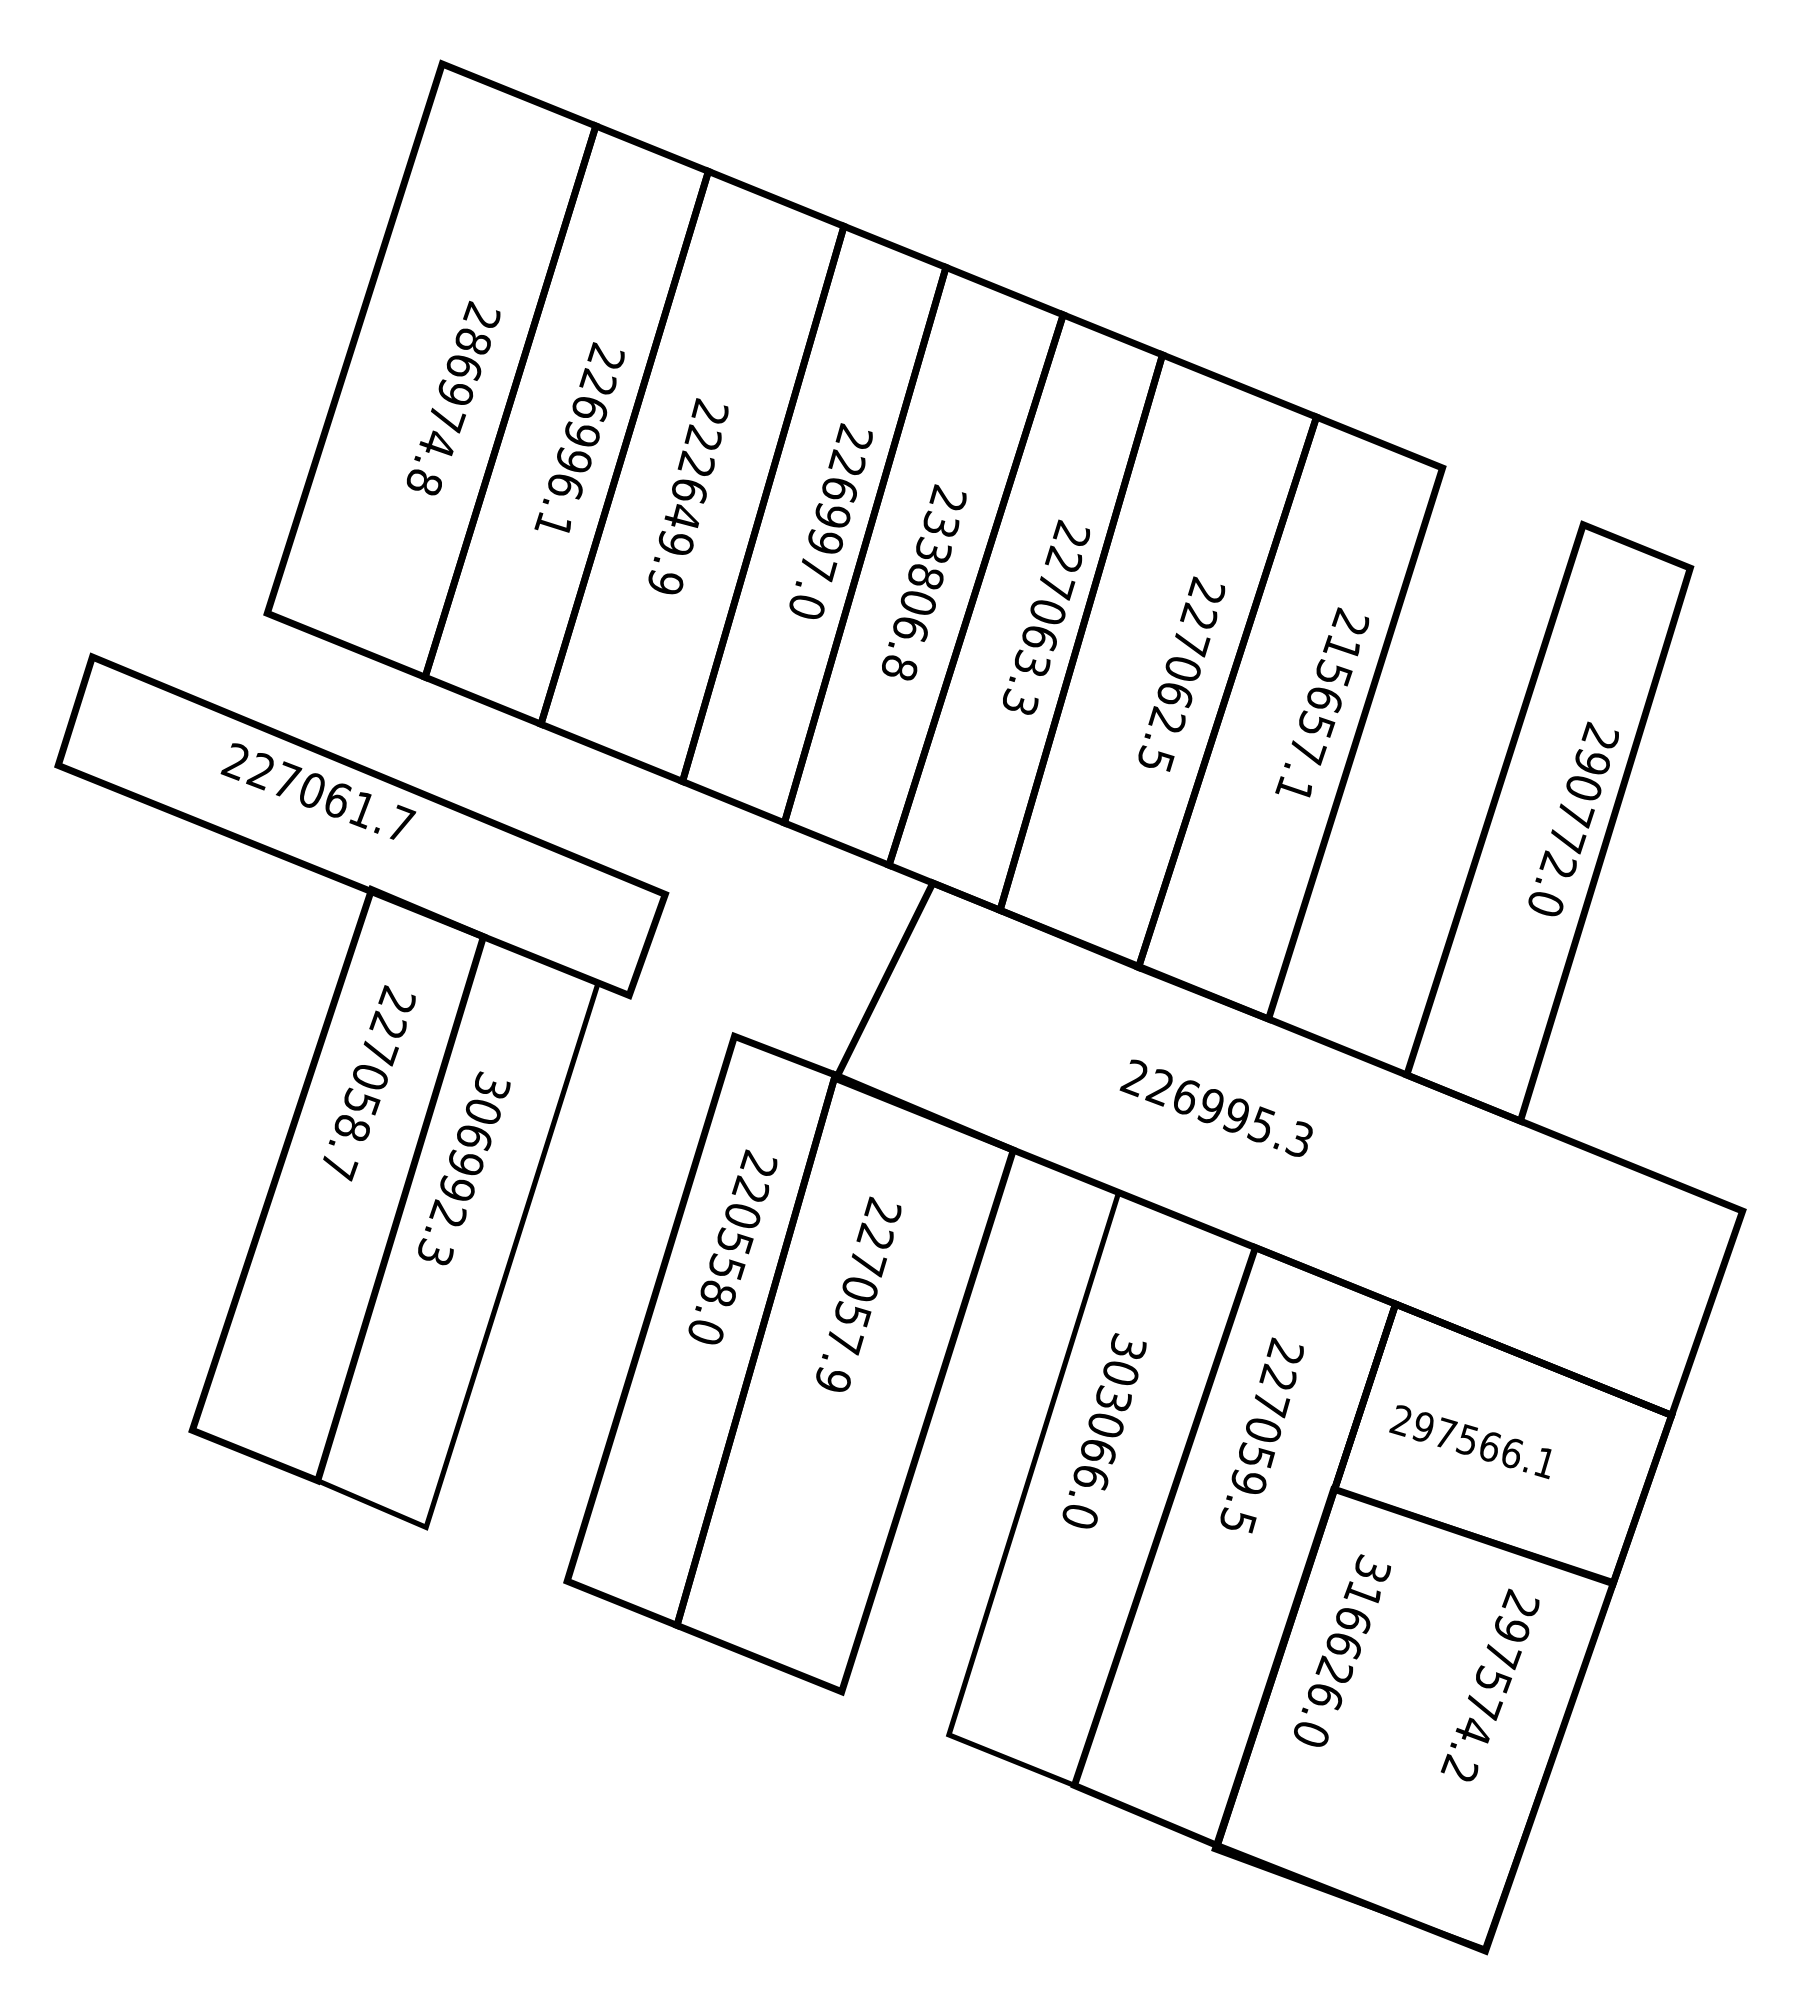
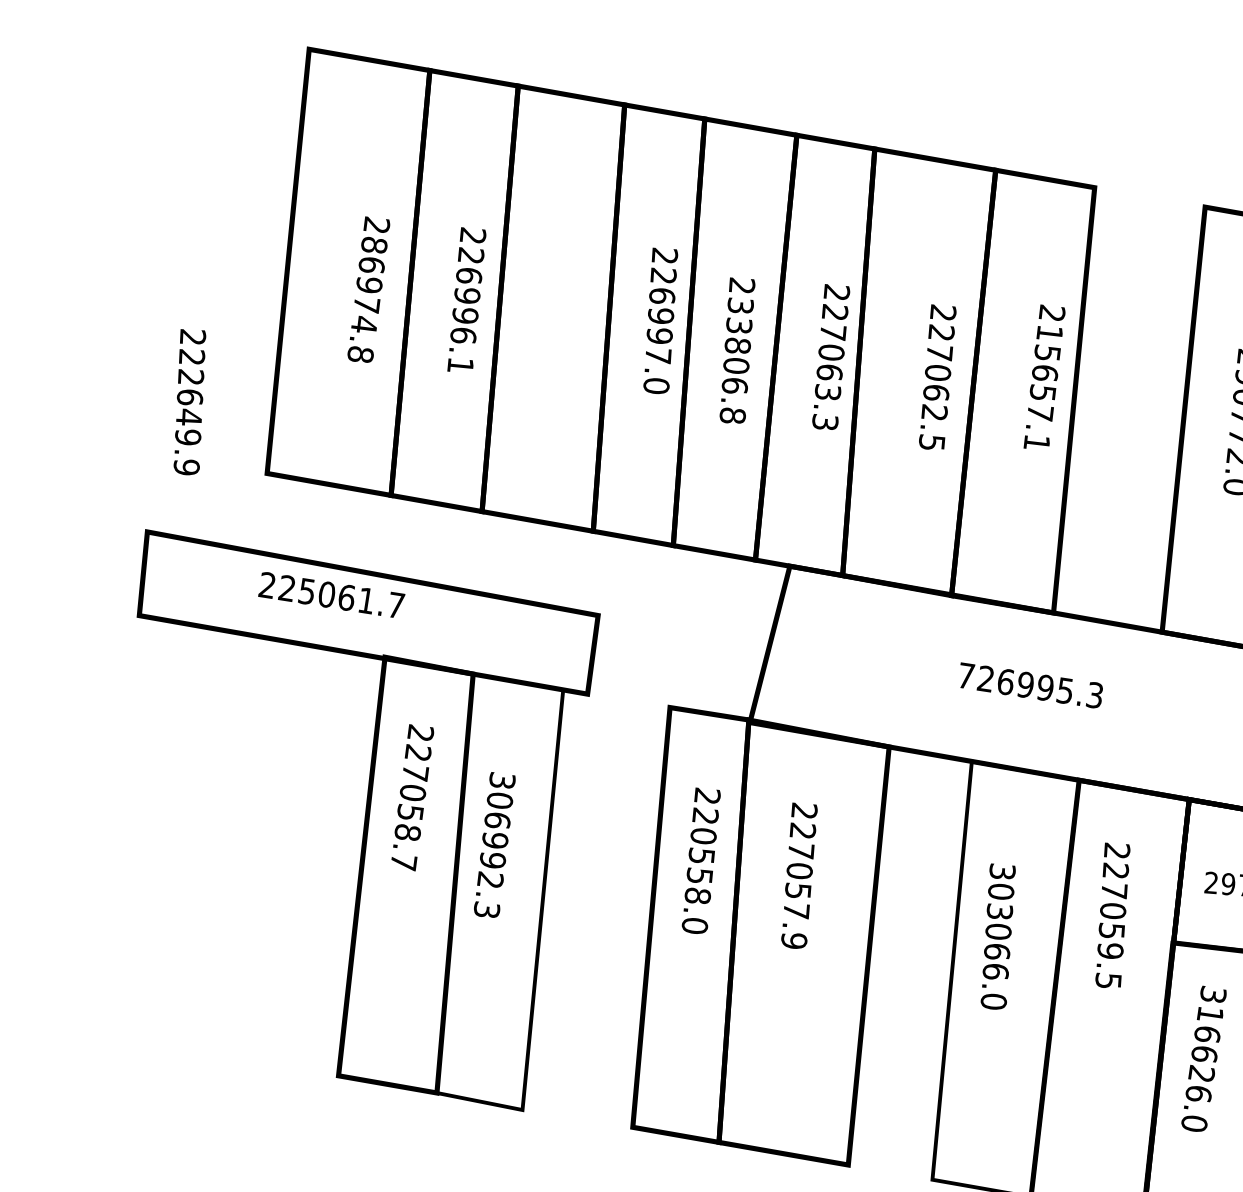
text: (688, 496) -> (190, 401), moved
text: (286, 779) -> (306, 590), 227061.7 -> 225061.7
text: (1134, 1077) -> (965, 675), 226995.3 -> 726995.3

